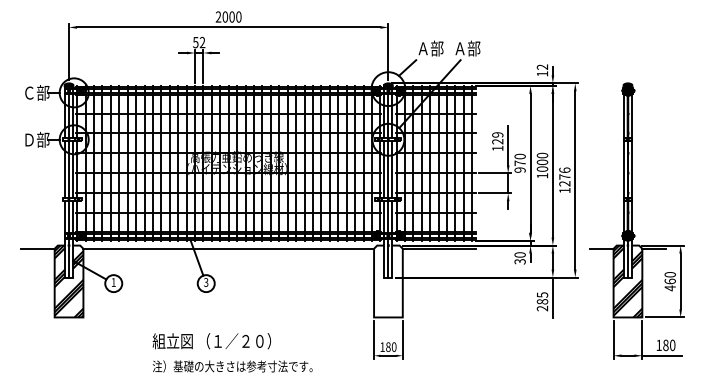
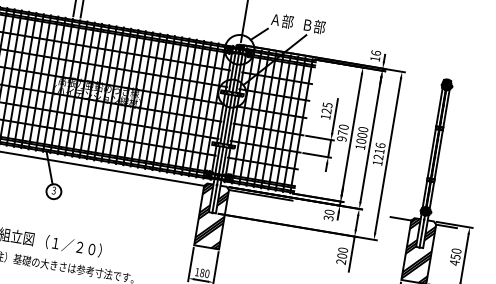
text: (459, 48) -> (307, 24), Ａ部 -> Ｂ部
text: (542, 66) -> (376, 52), 12 -> 16
text: (497, 134) -> (327, 104), 129 -> 125
text: (564, 176) -> (379, 150), 1276 -> 1216
hatch: (388, 281) -> (211, 216), added
text: (669, 281) -> (454, 256), 460 -> 450
text: (541, 298) -> (341, 253), 285 -> 200

